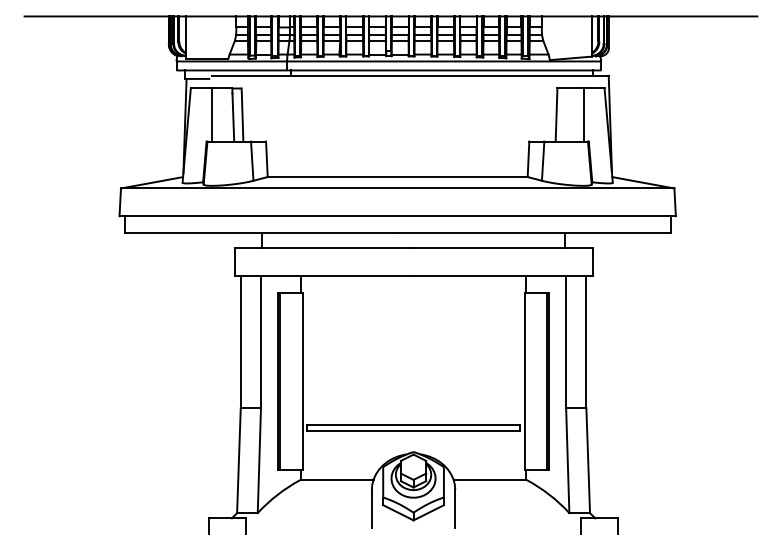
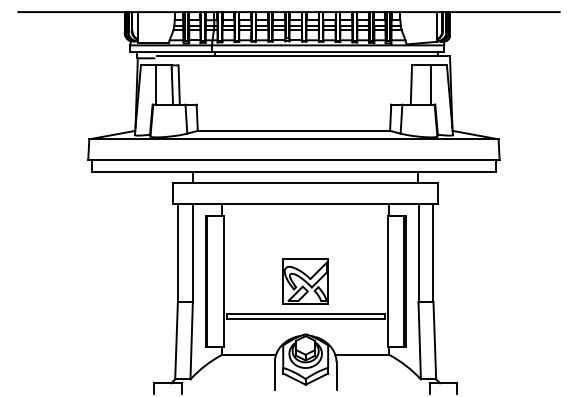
part: (413, 380) -> (305, 281), added

